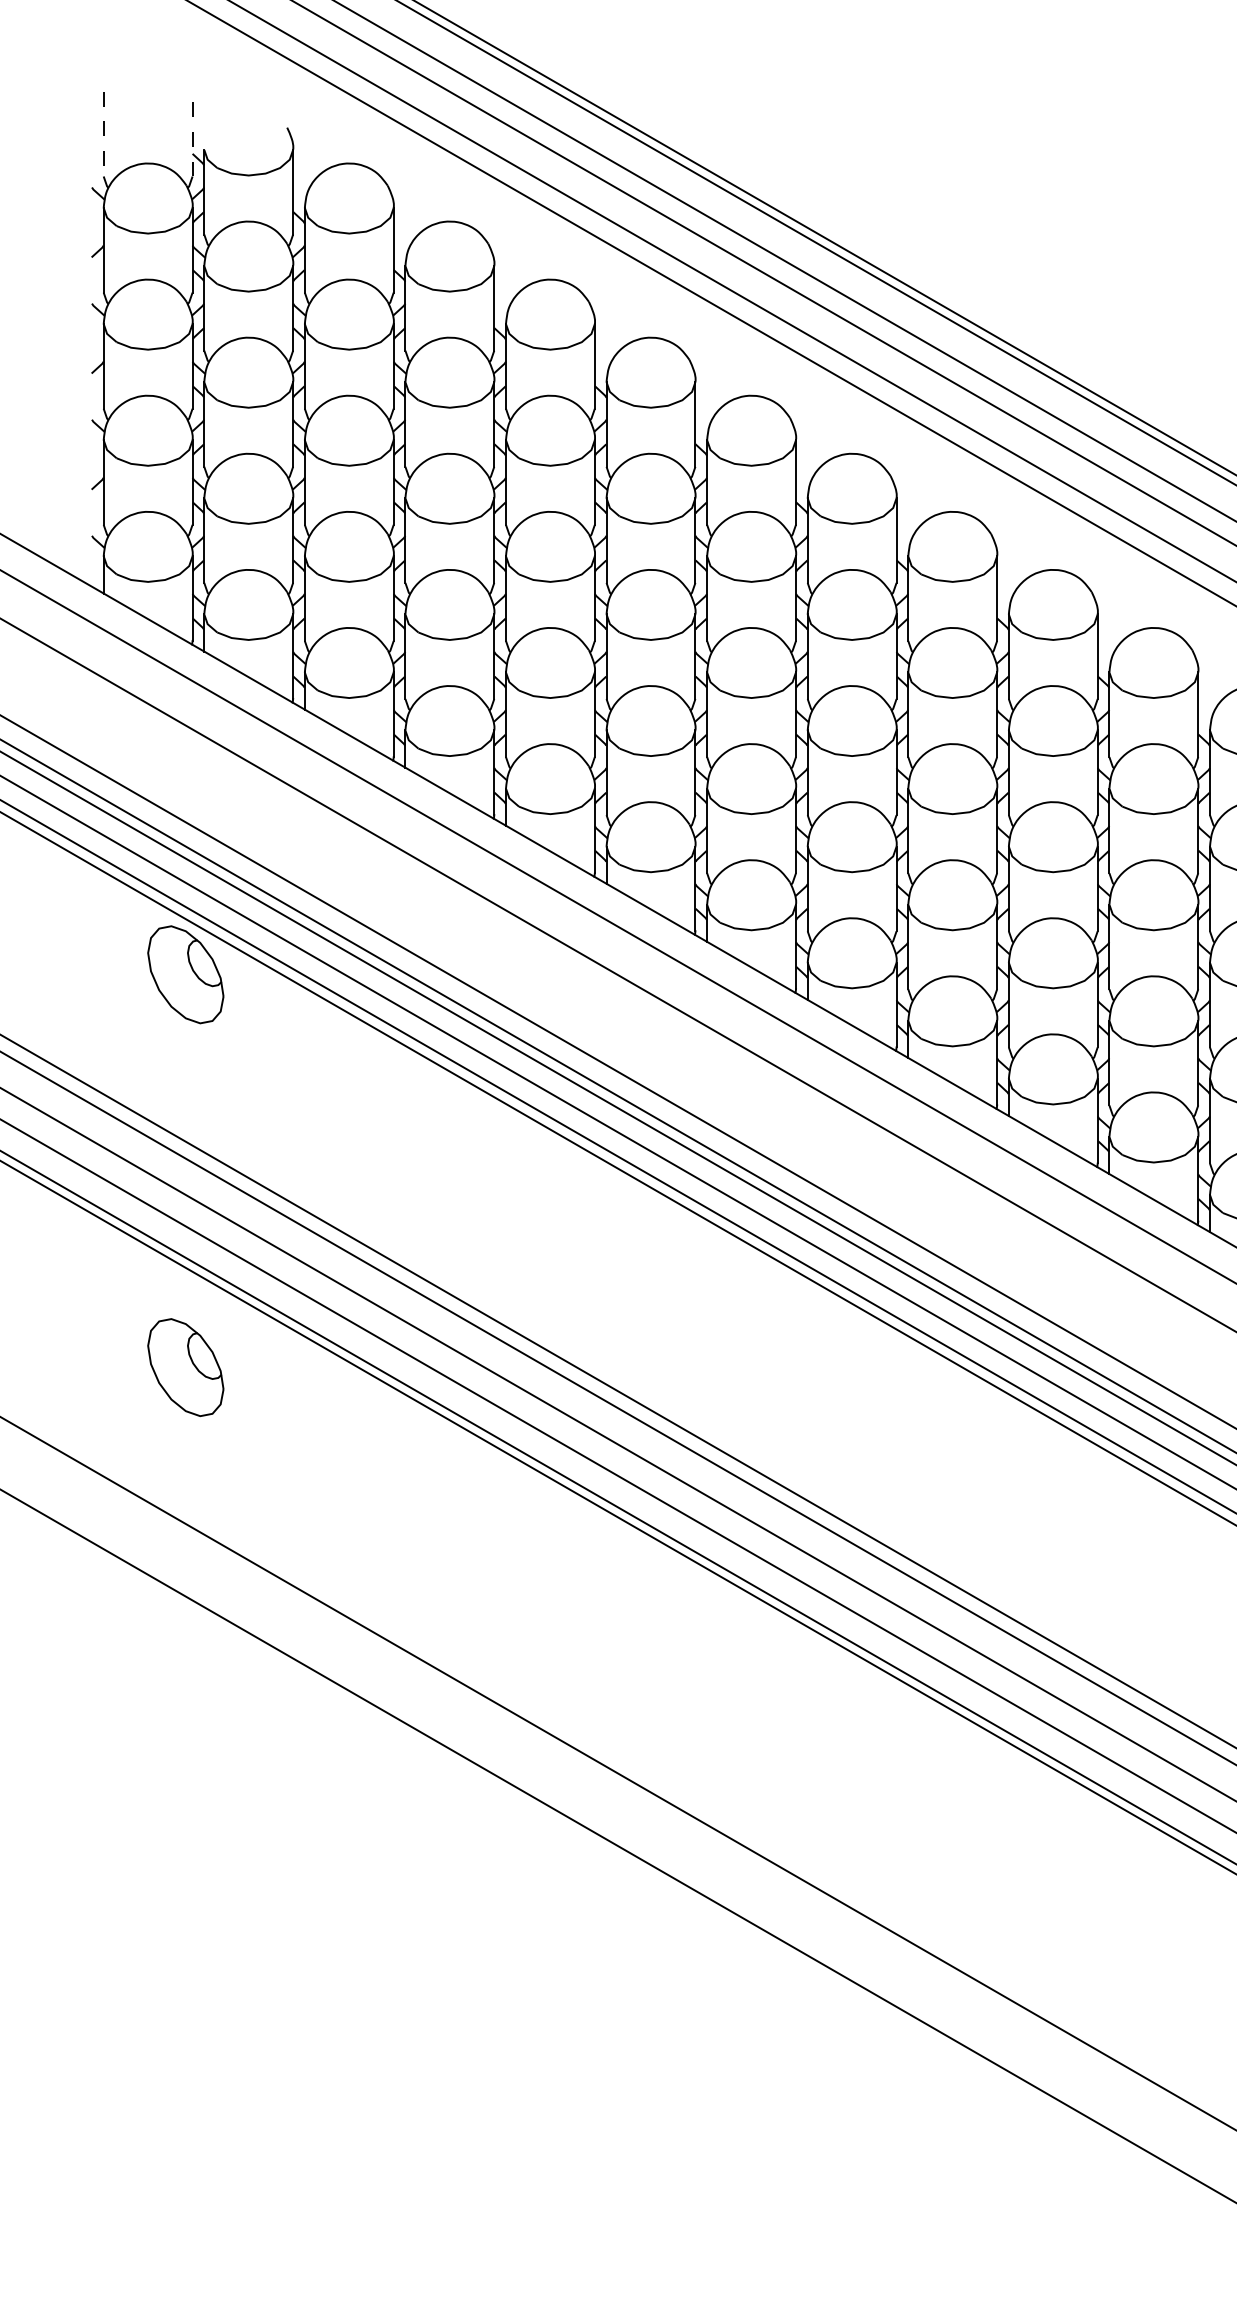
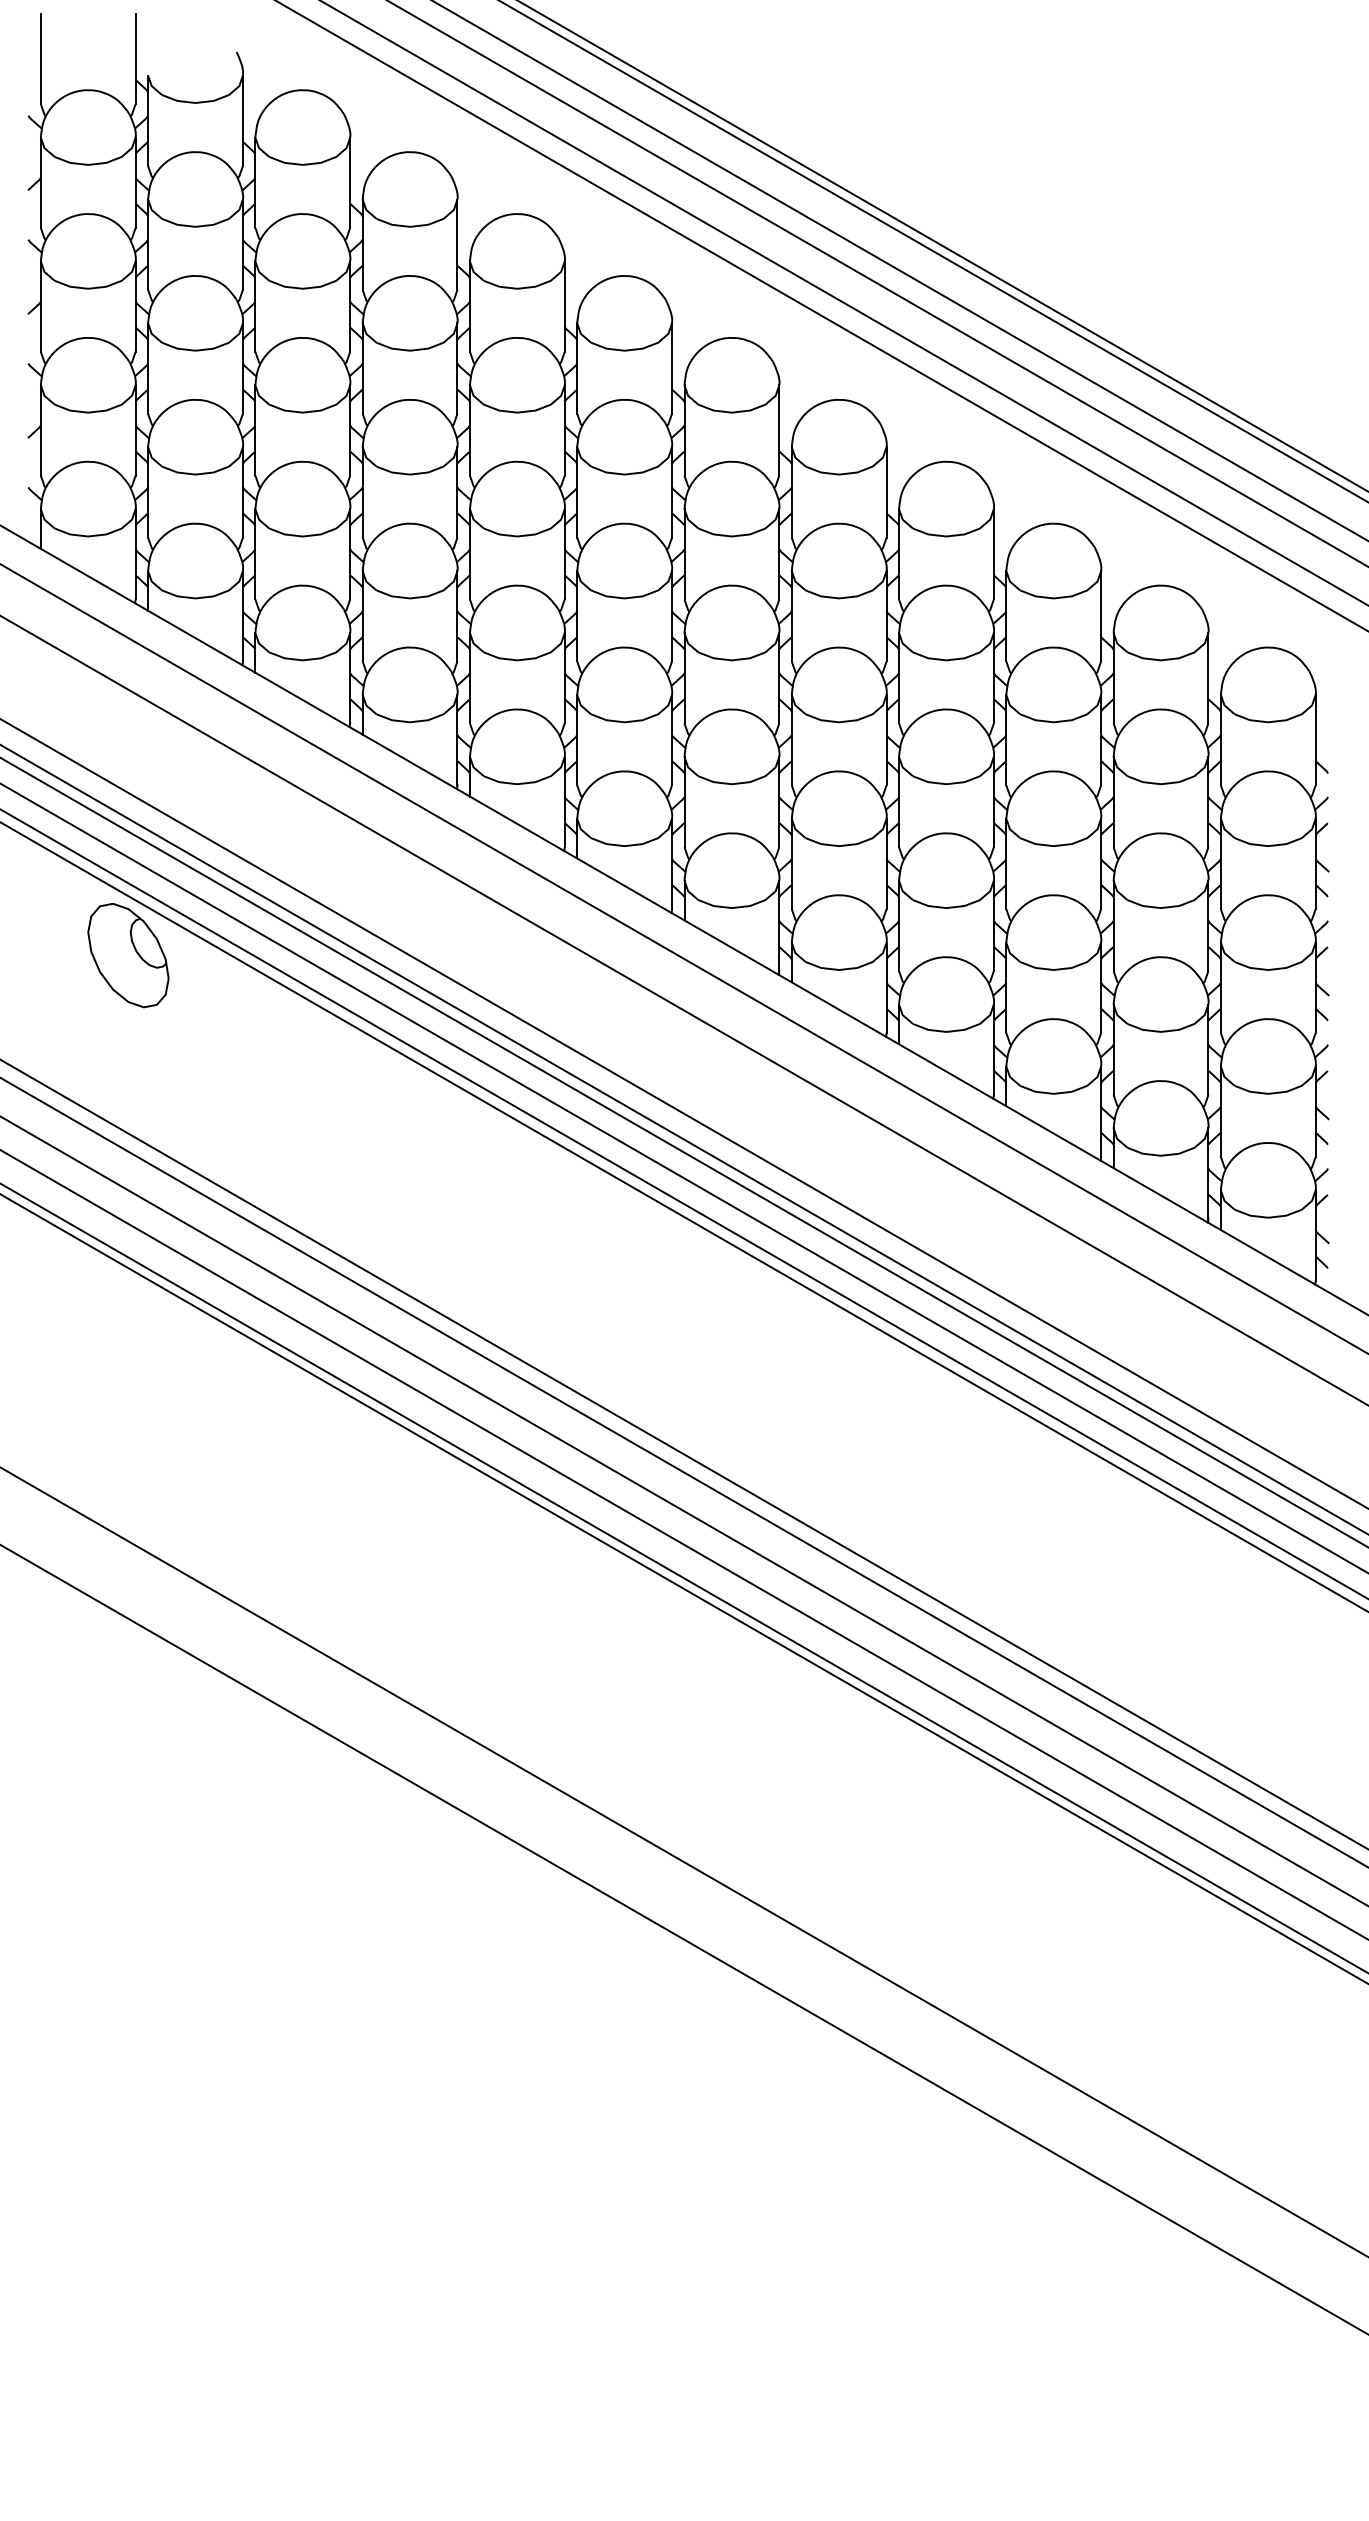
line: (192, 133) -> (135, 58), dashed -> solid
line: (103, 134) -> (40, 59), dashed -> solid
part: (185, 1367) -> (128, 1374), removed

